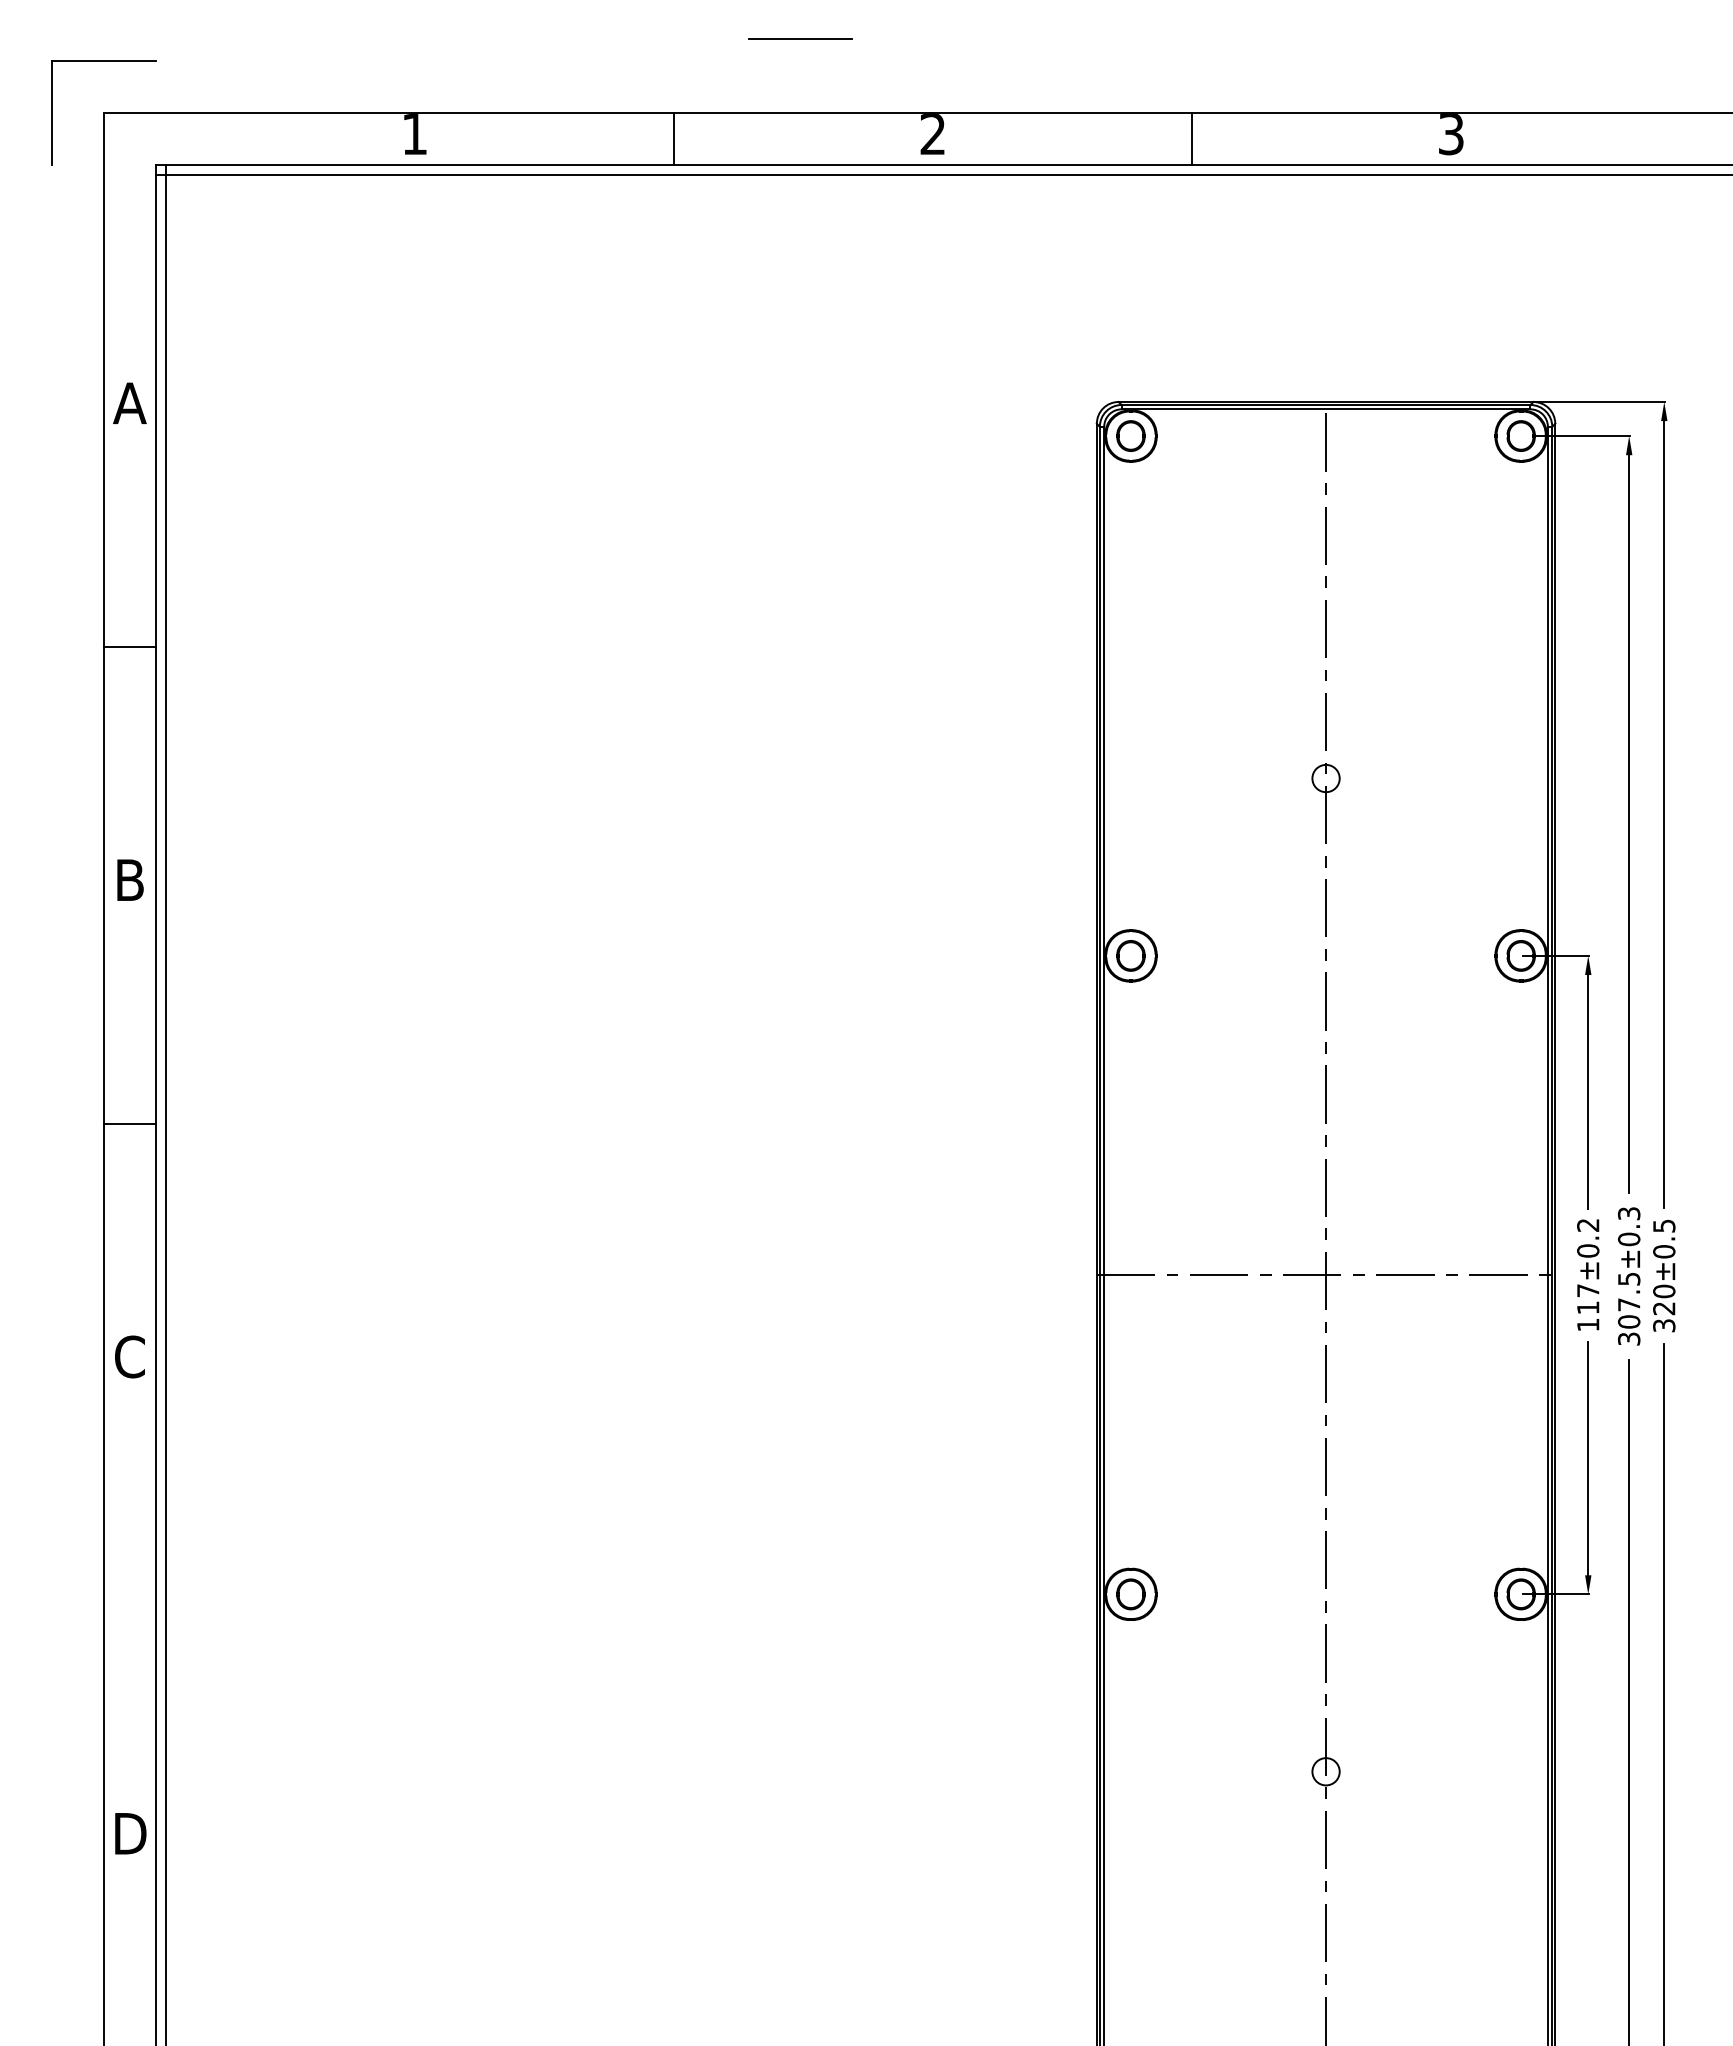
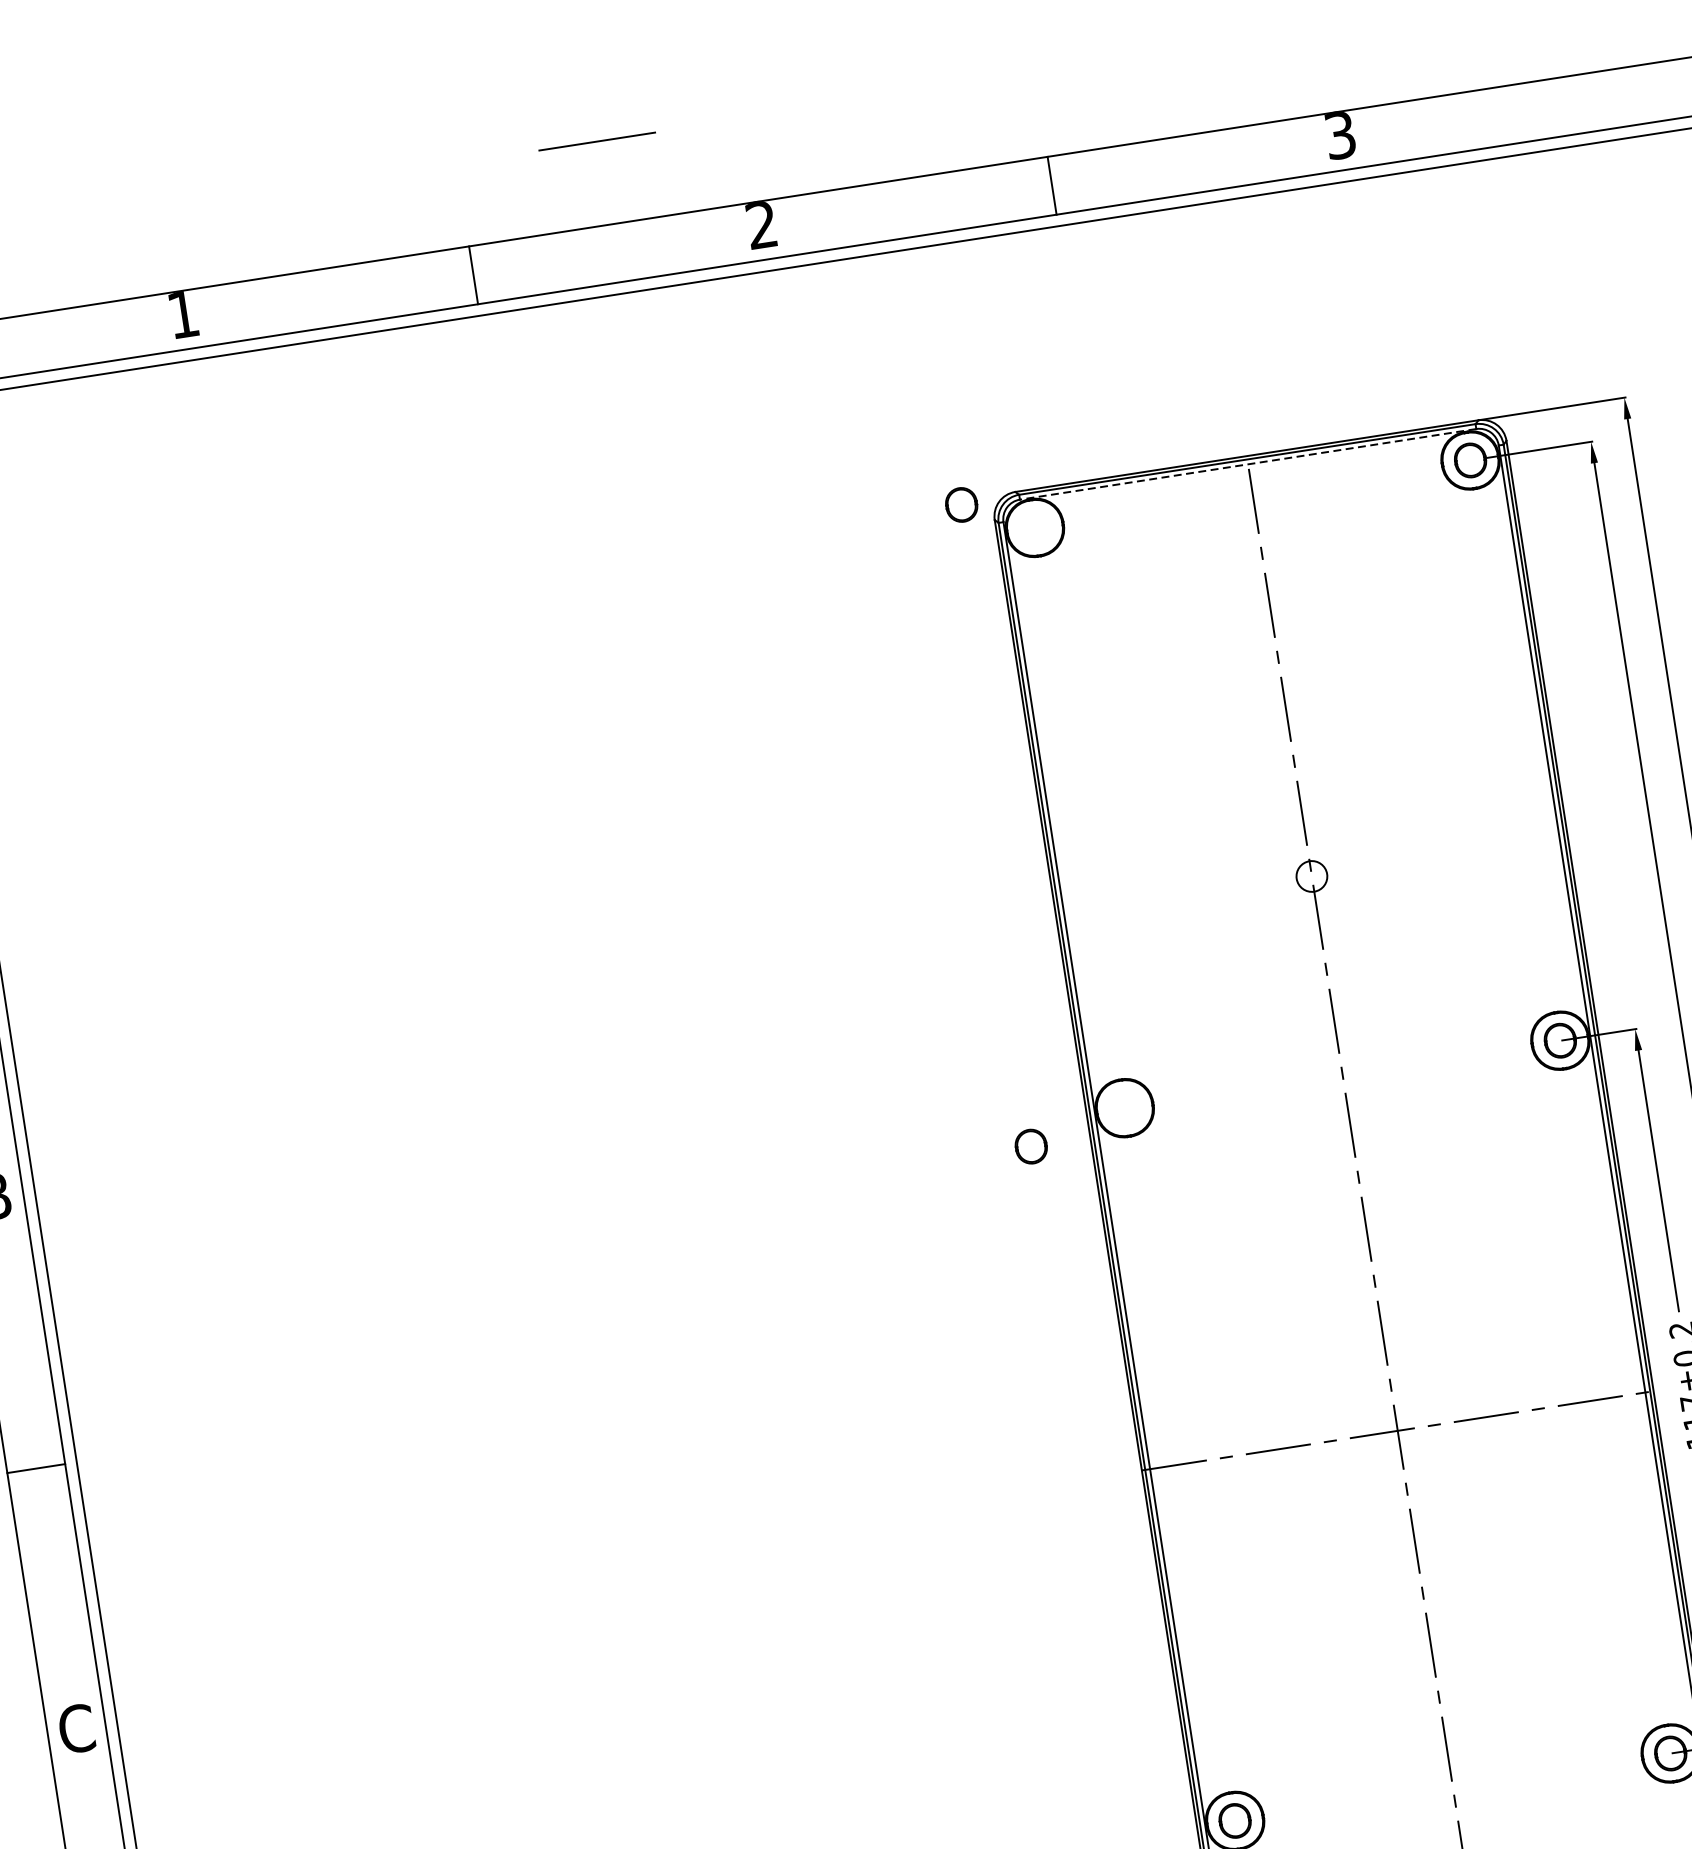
line: (1325, 409) -> (1247, 464), solid -> dashed
part: (1130, 435) -> (961, 504), moved
part: (1130, 955) -> (1030, 1146), moved

